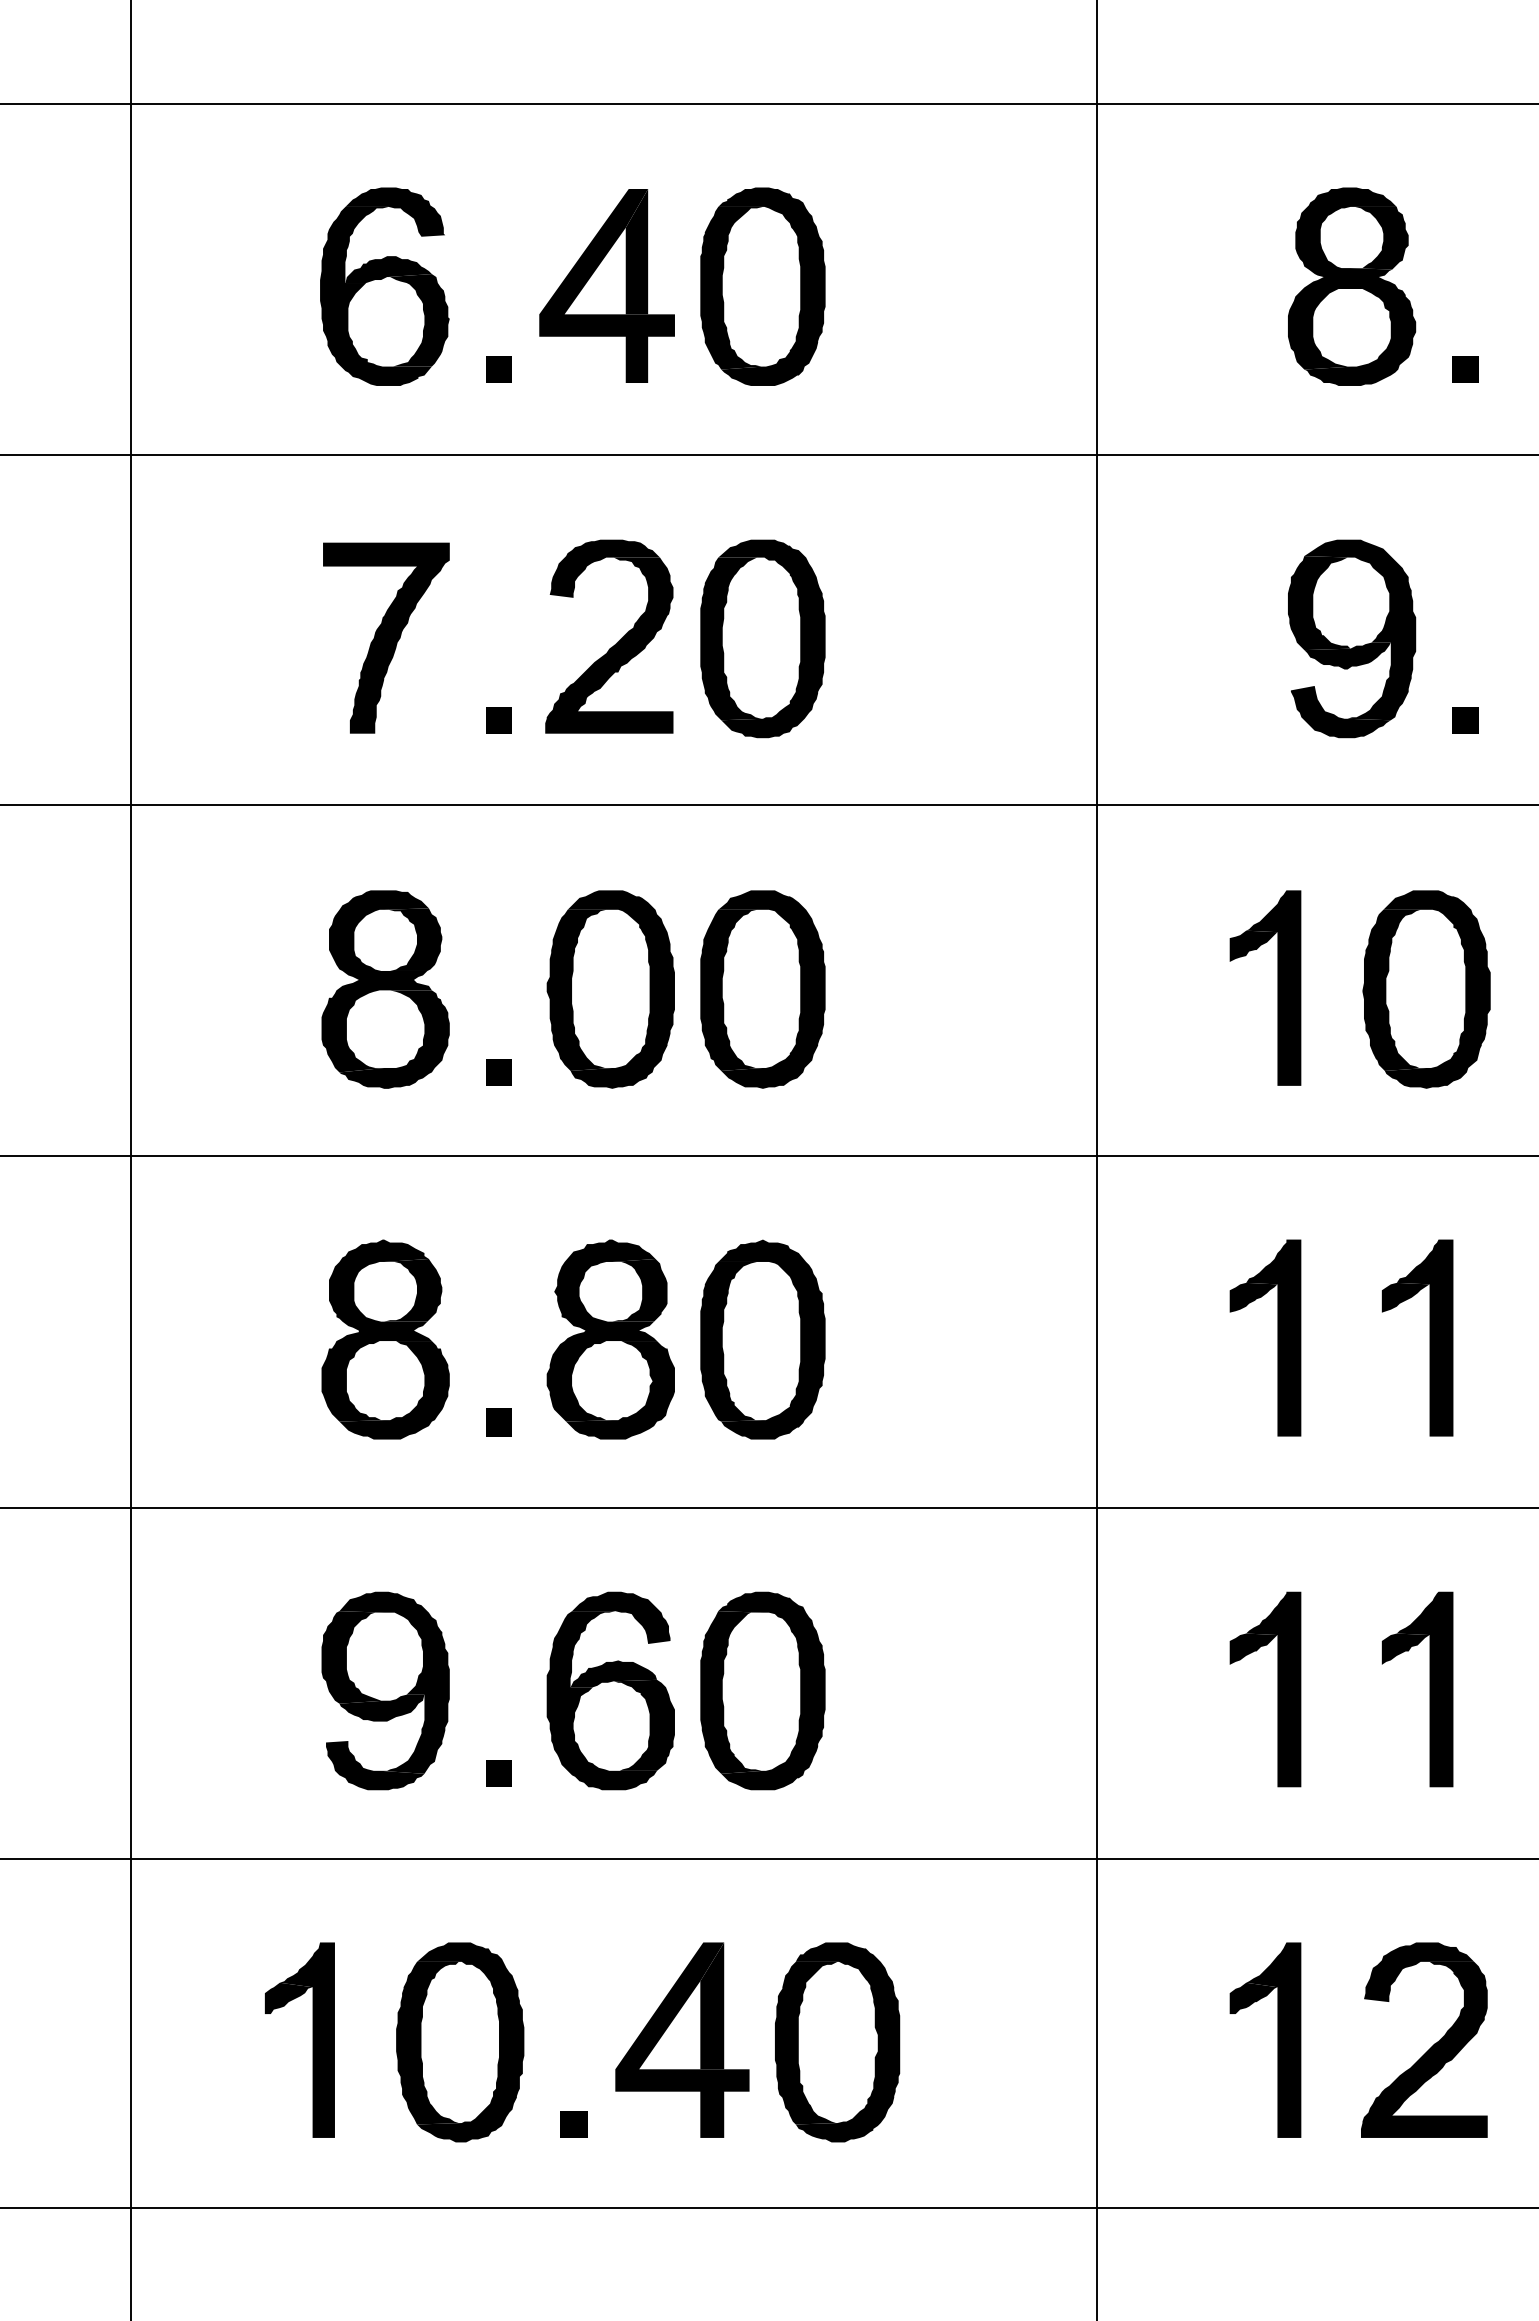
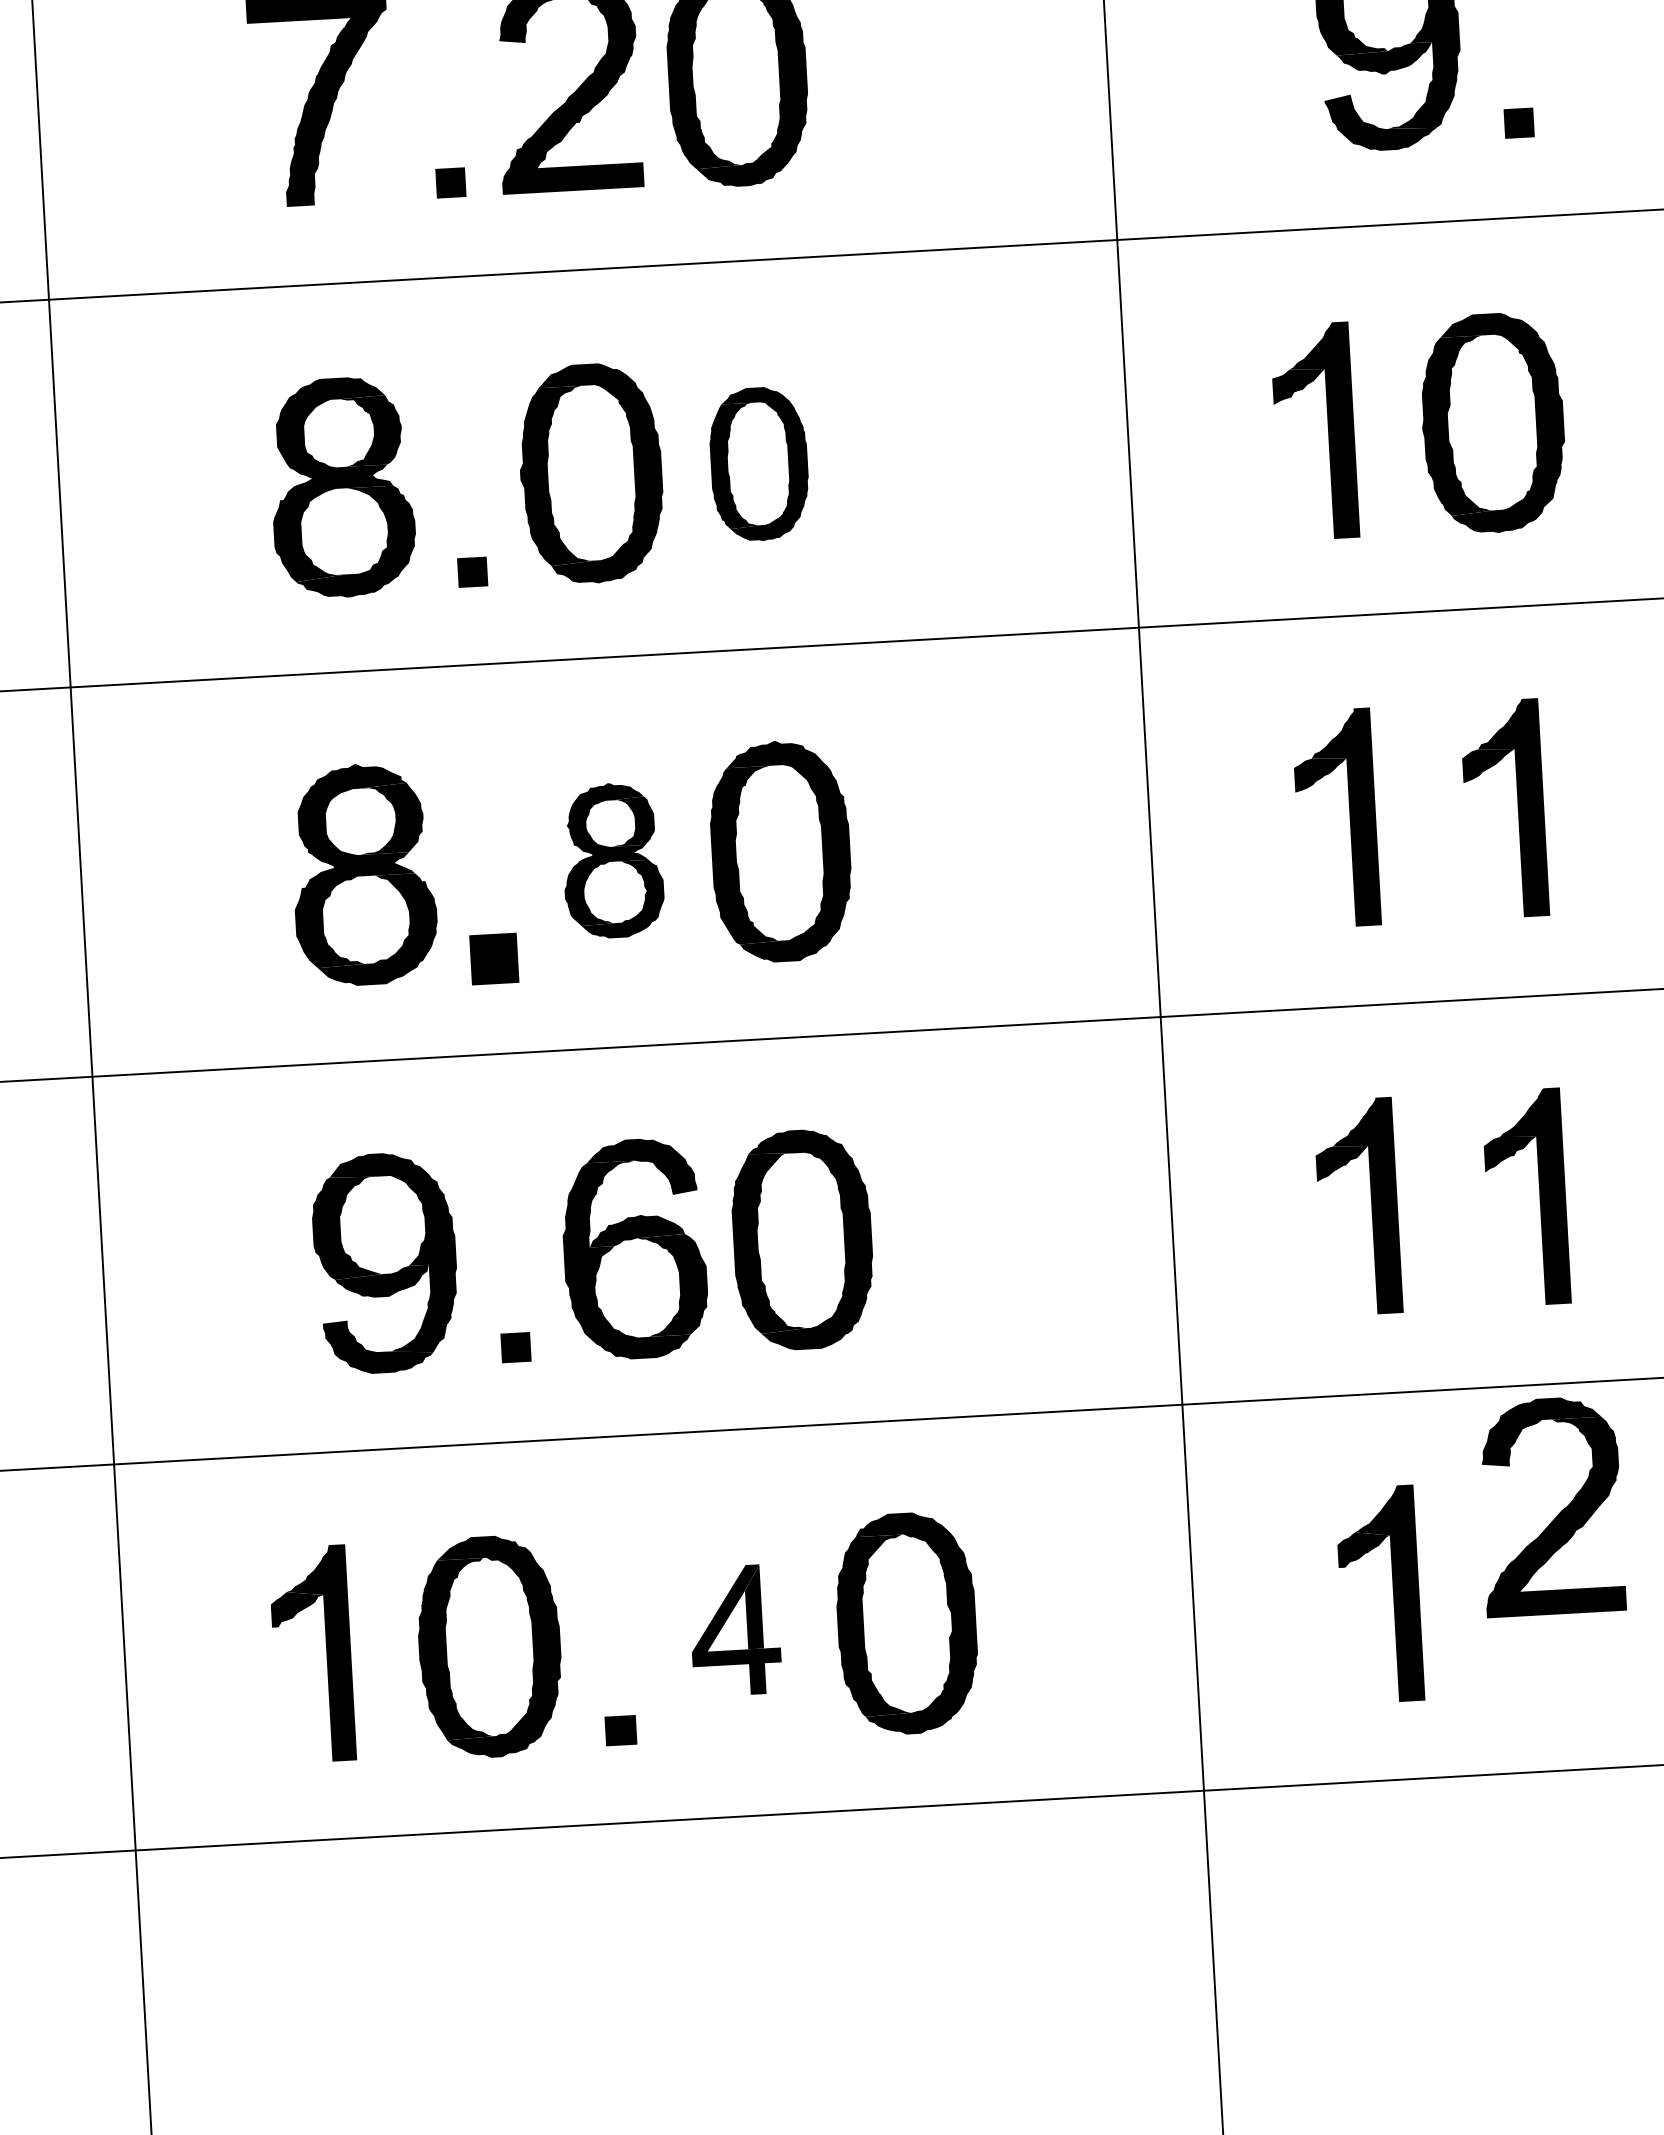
part: (762, 989) -> (758, 464), size x0.7
part: (610, 1339) -> (612, 860), size x0.7
part: (498, 1422) -> (493, 959), size x1.6
part: (682, 2039) -> (735, 1629), size x0.6
part: (1431, 2046) -> (1559, 1512), moved

